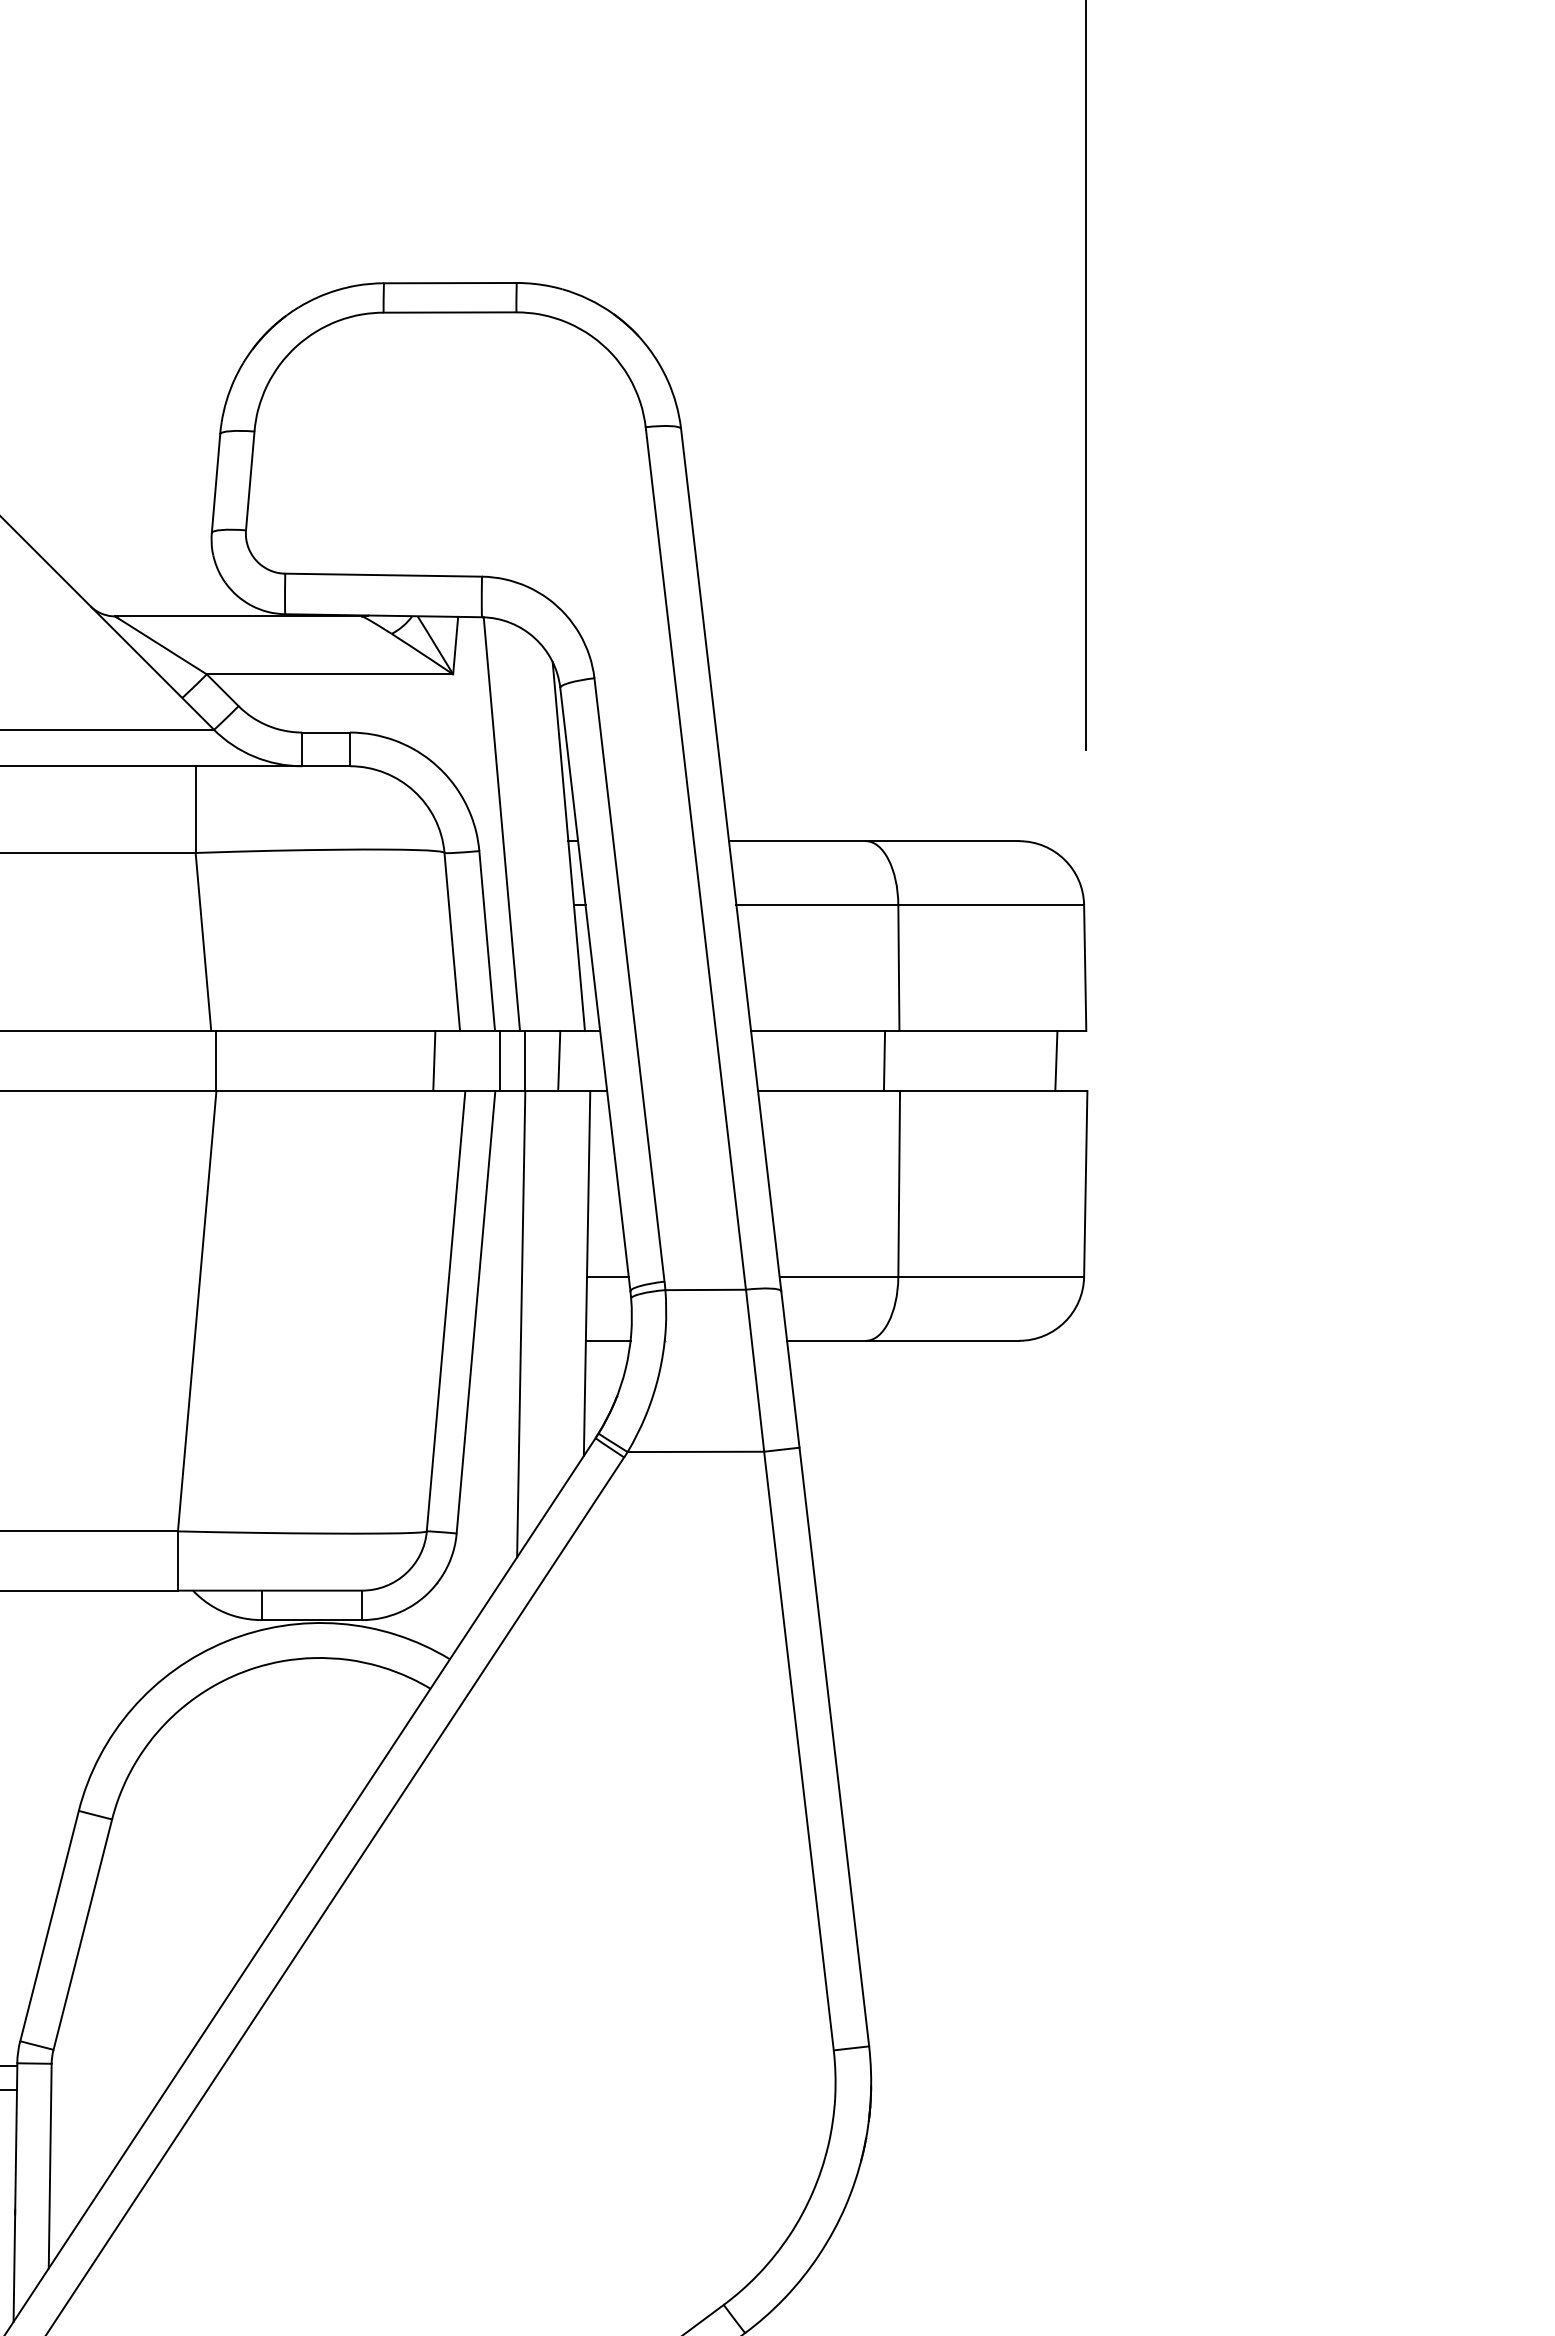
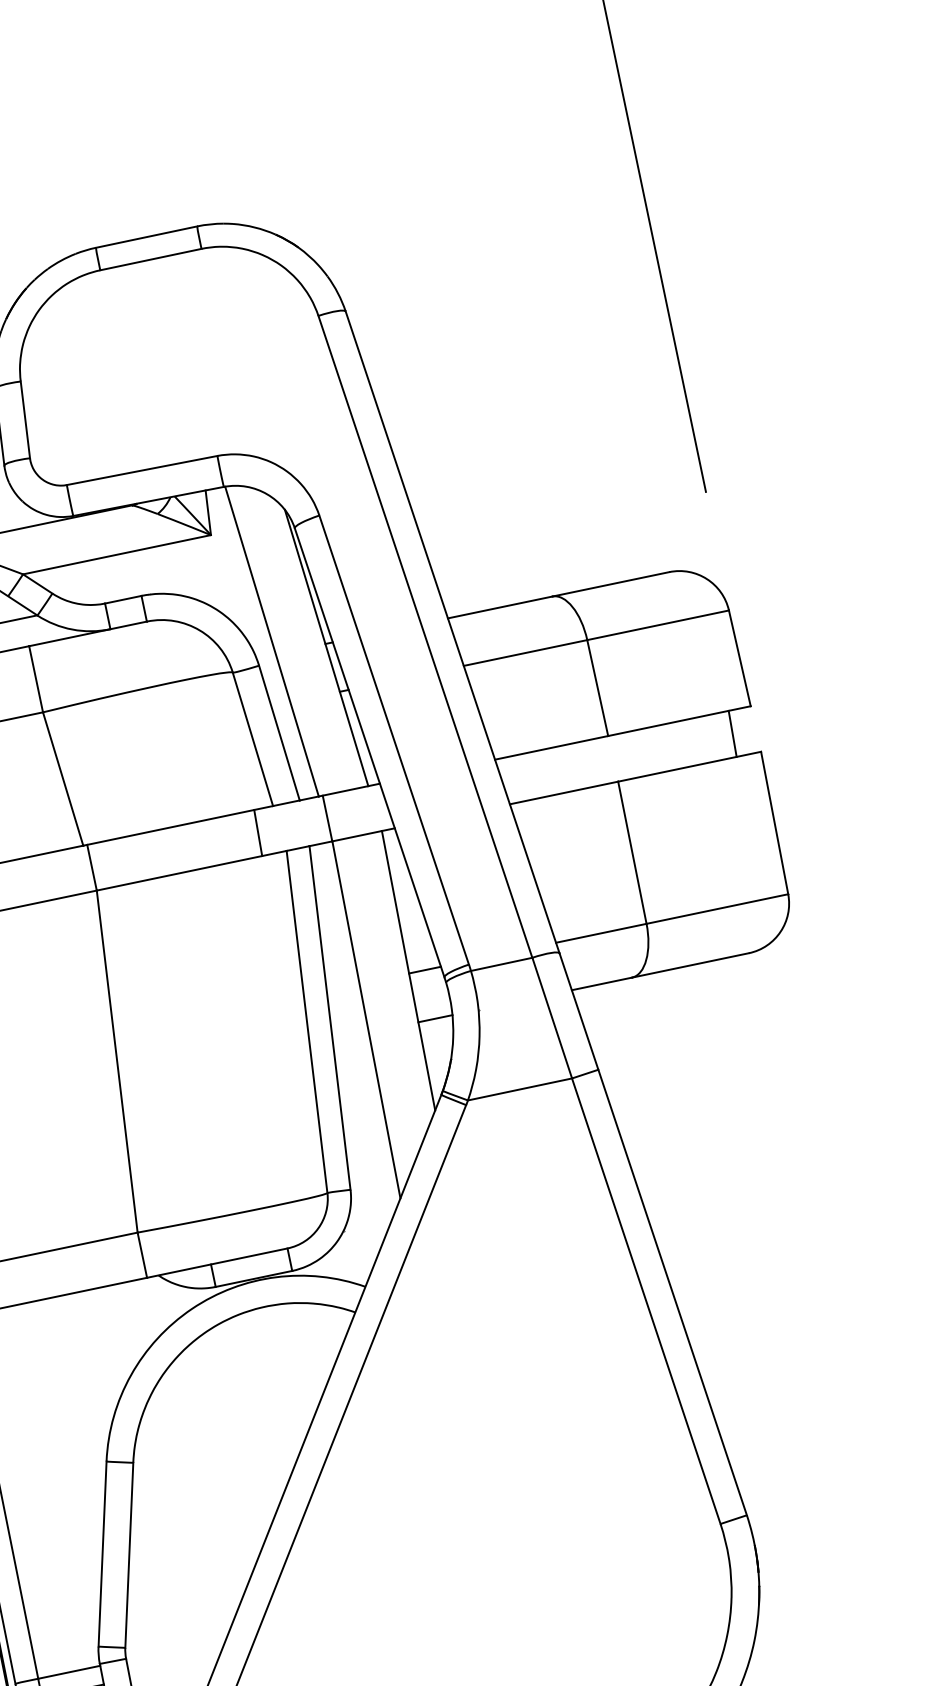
line: (500, 1061) -> (308, 822), removed
line: (559, 1061) -> (353, 813), removed
line: (884, 1061) -> (601, 761), removed

